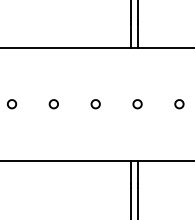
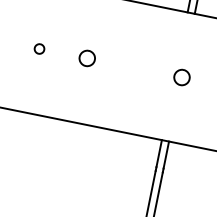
part: (53, 104) -> (86, 58), size x1.6
part: (95, 104) -> (134, 68), removed
part: (137, 104) -> (181, 78), size x1.6

